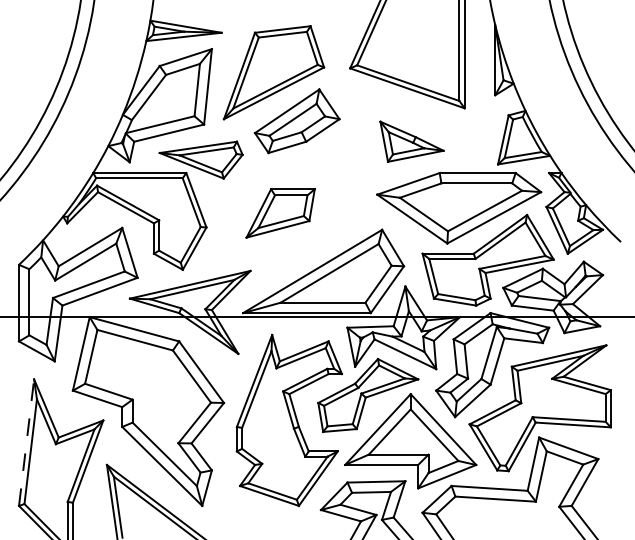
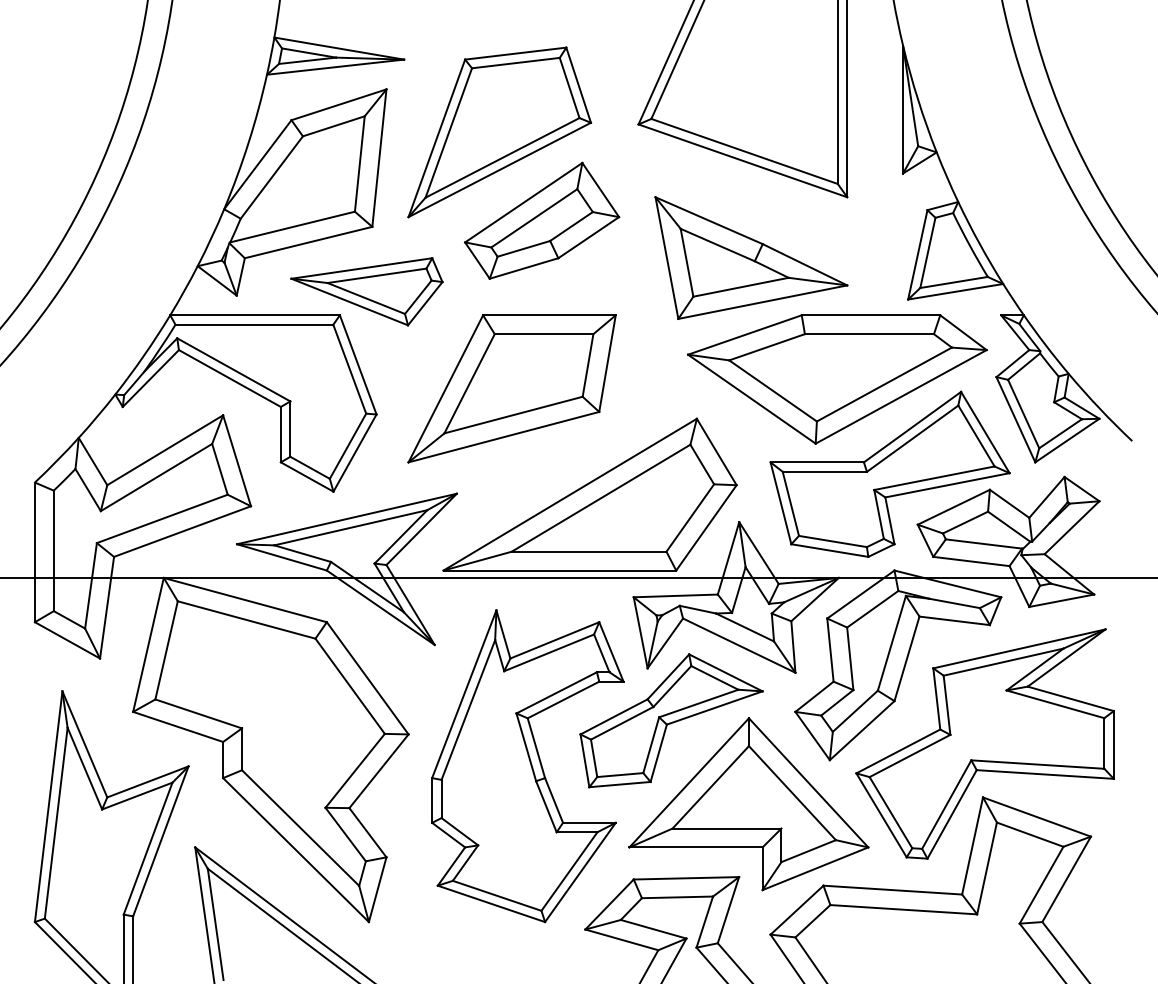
part: (411, 141) -> (750, 257), size x1.67
part: (280, 213) -> (511, 389), size x1.67
line: (26, 442) -> (48, 806), dashed -> solid

